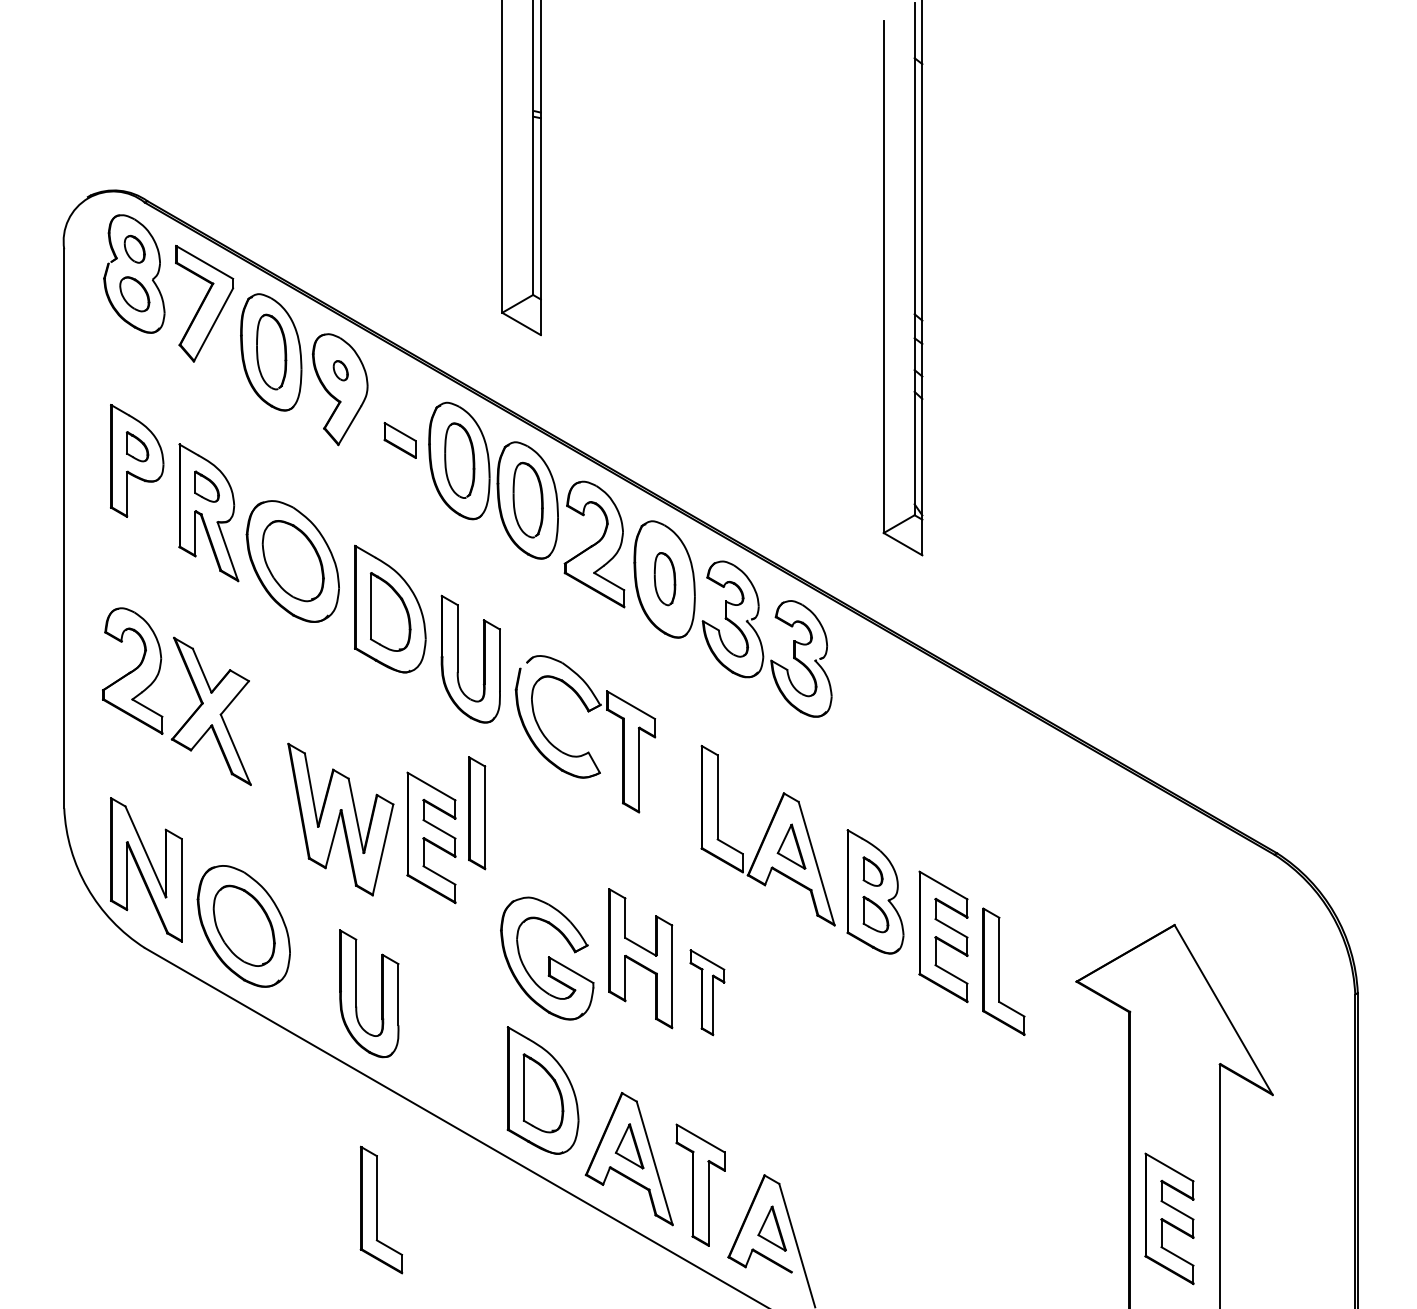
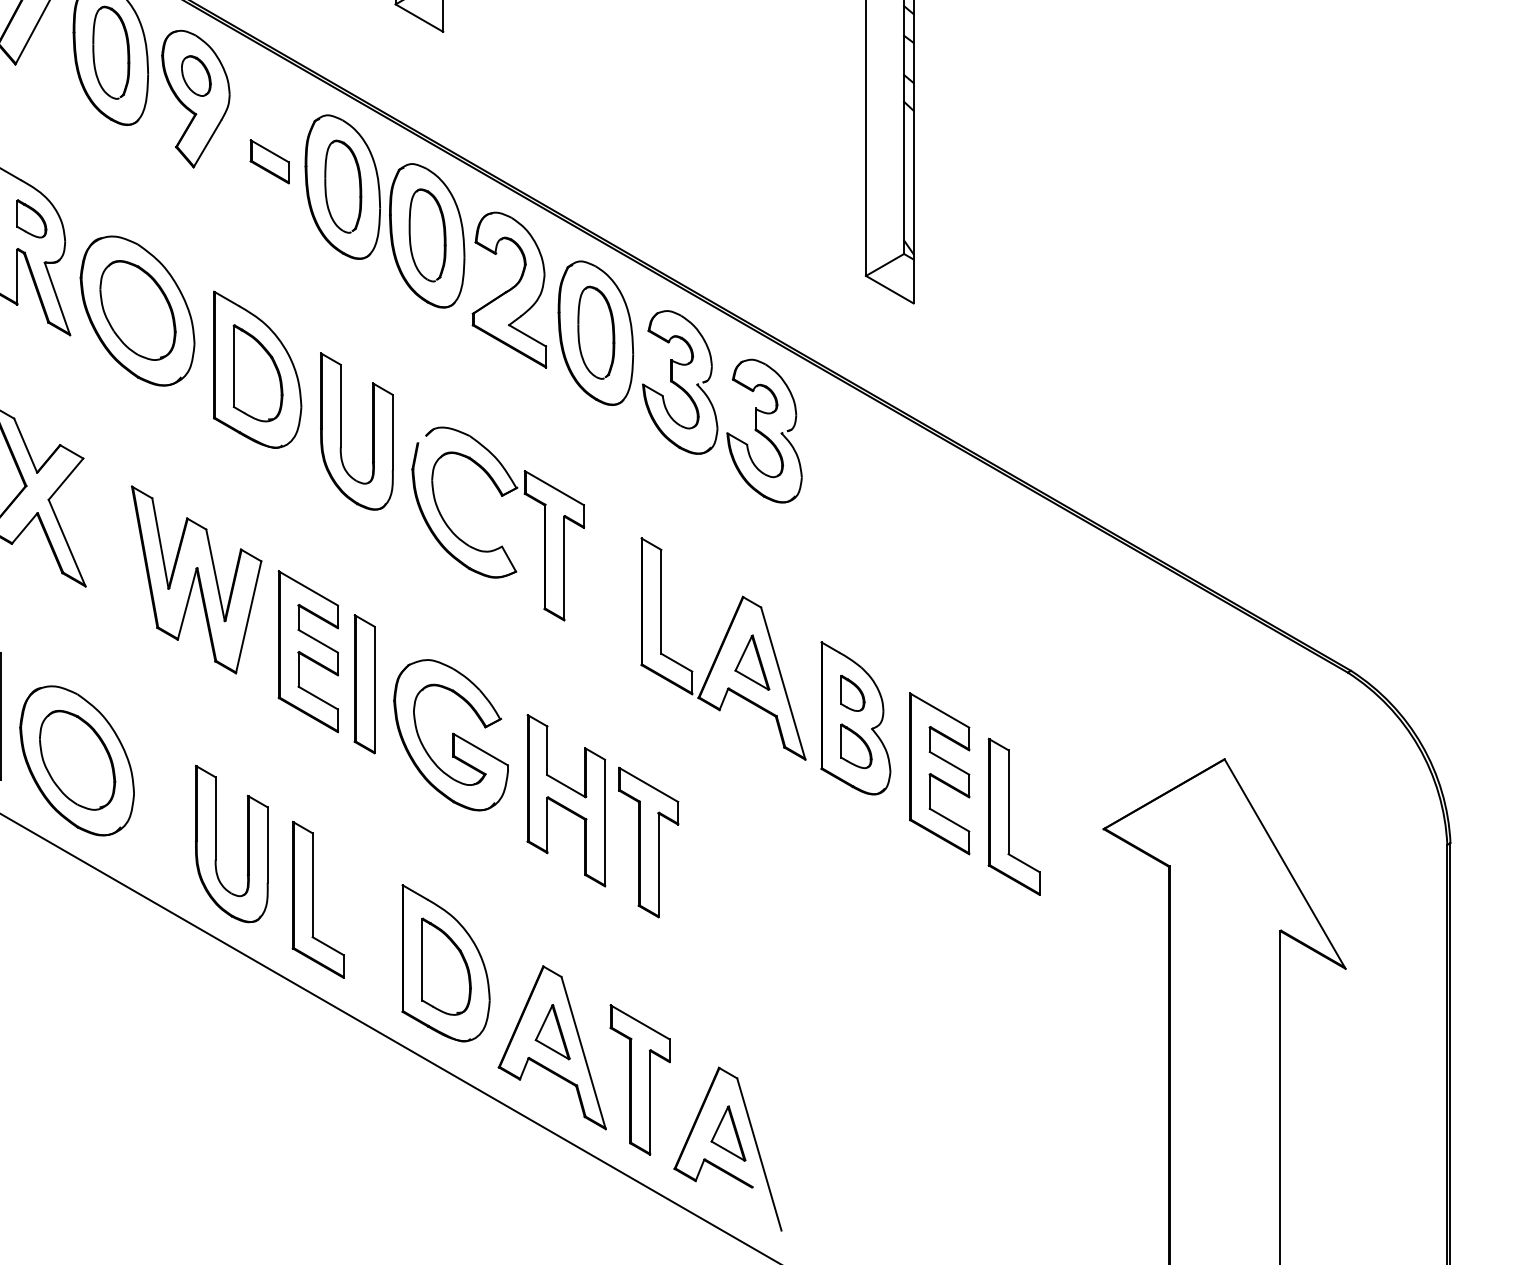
part: (340, 370) -> (196, 75), size x1.67
part: (664, 578) -> (595, 331), size x1.43
part: (477, 813) -> (365, 684), moved
part: (340, 819) -> (196, 579), moved
part: (547, 958) -> (451, 735), moved
part: (707, 992) -> (648, 842), size x1.43
part: (381, 1209) -> (318, 899), moved
part: (1169, 1218) -> (1218, 1121), removed

